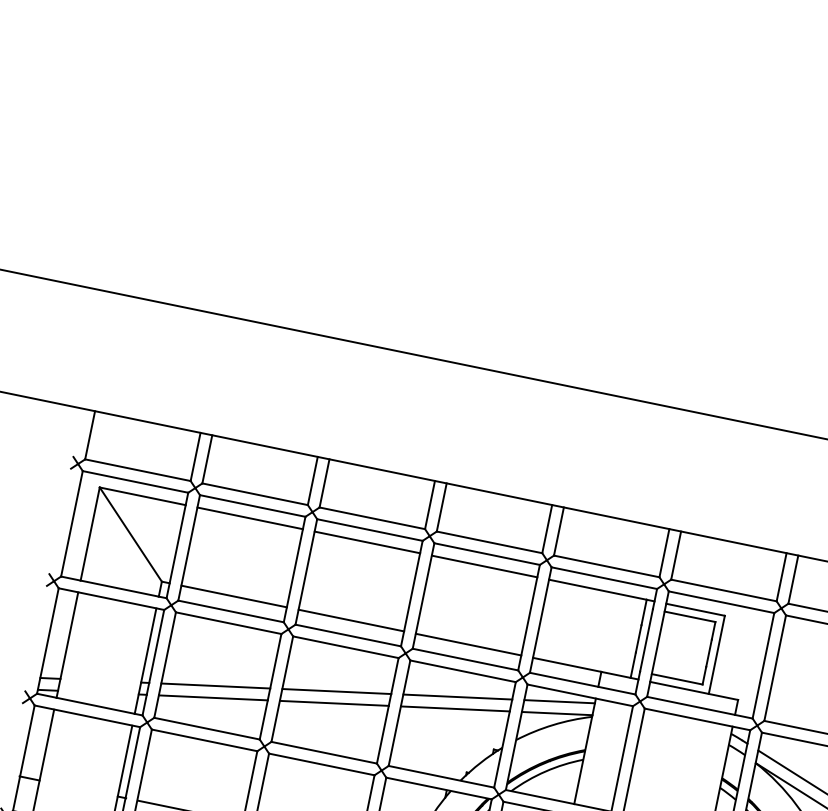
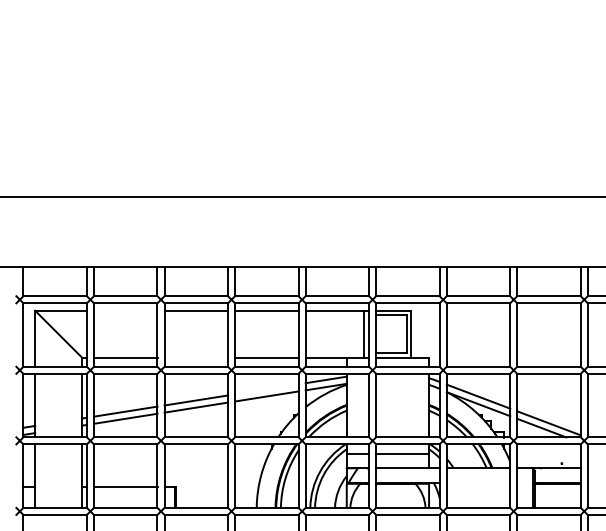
line: (249, 517) -> (125, 310), removed
line: (351, 620) -> (196, 357), removed
line: (457, 697) -> (266, 389), removed

